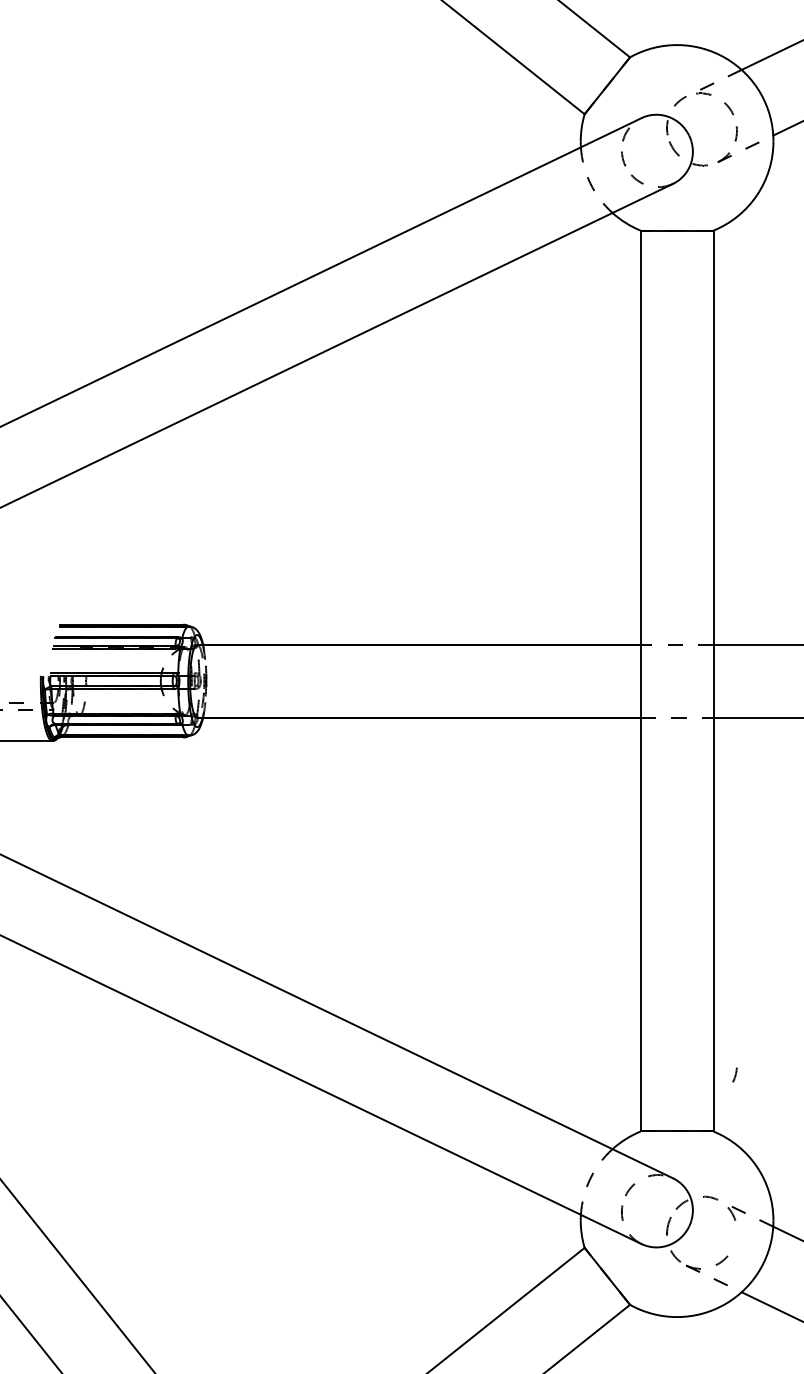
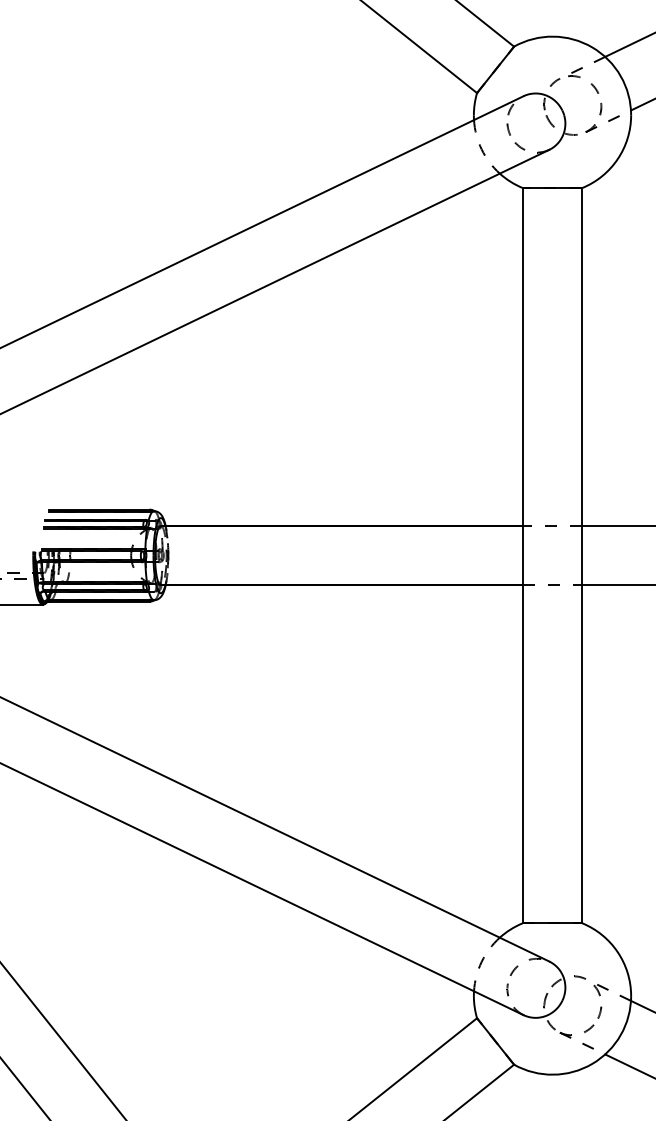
line: (734, 1074) -> (599, 1012), moved

